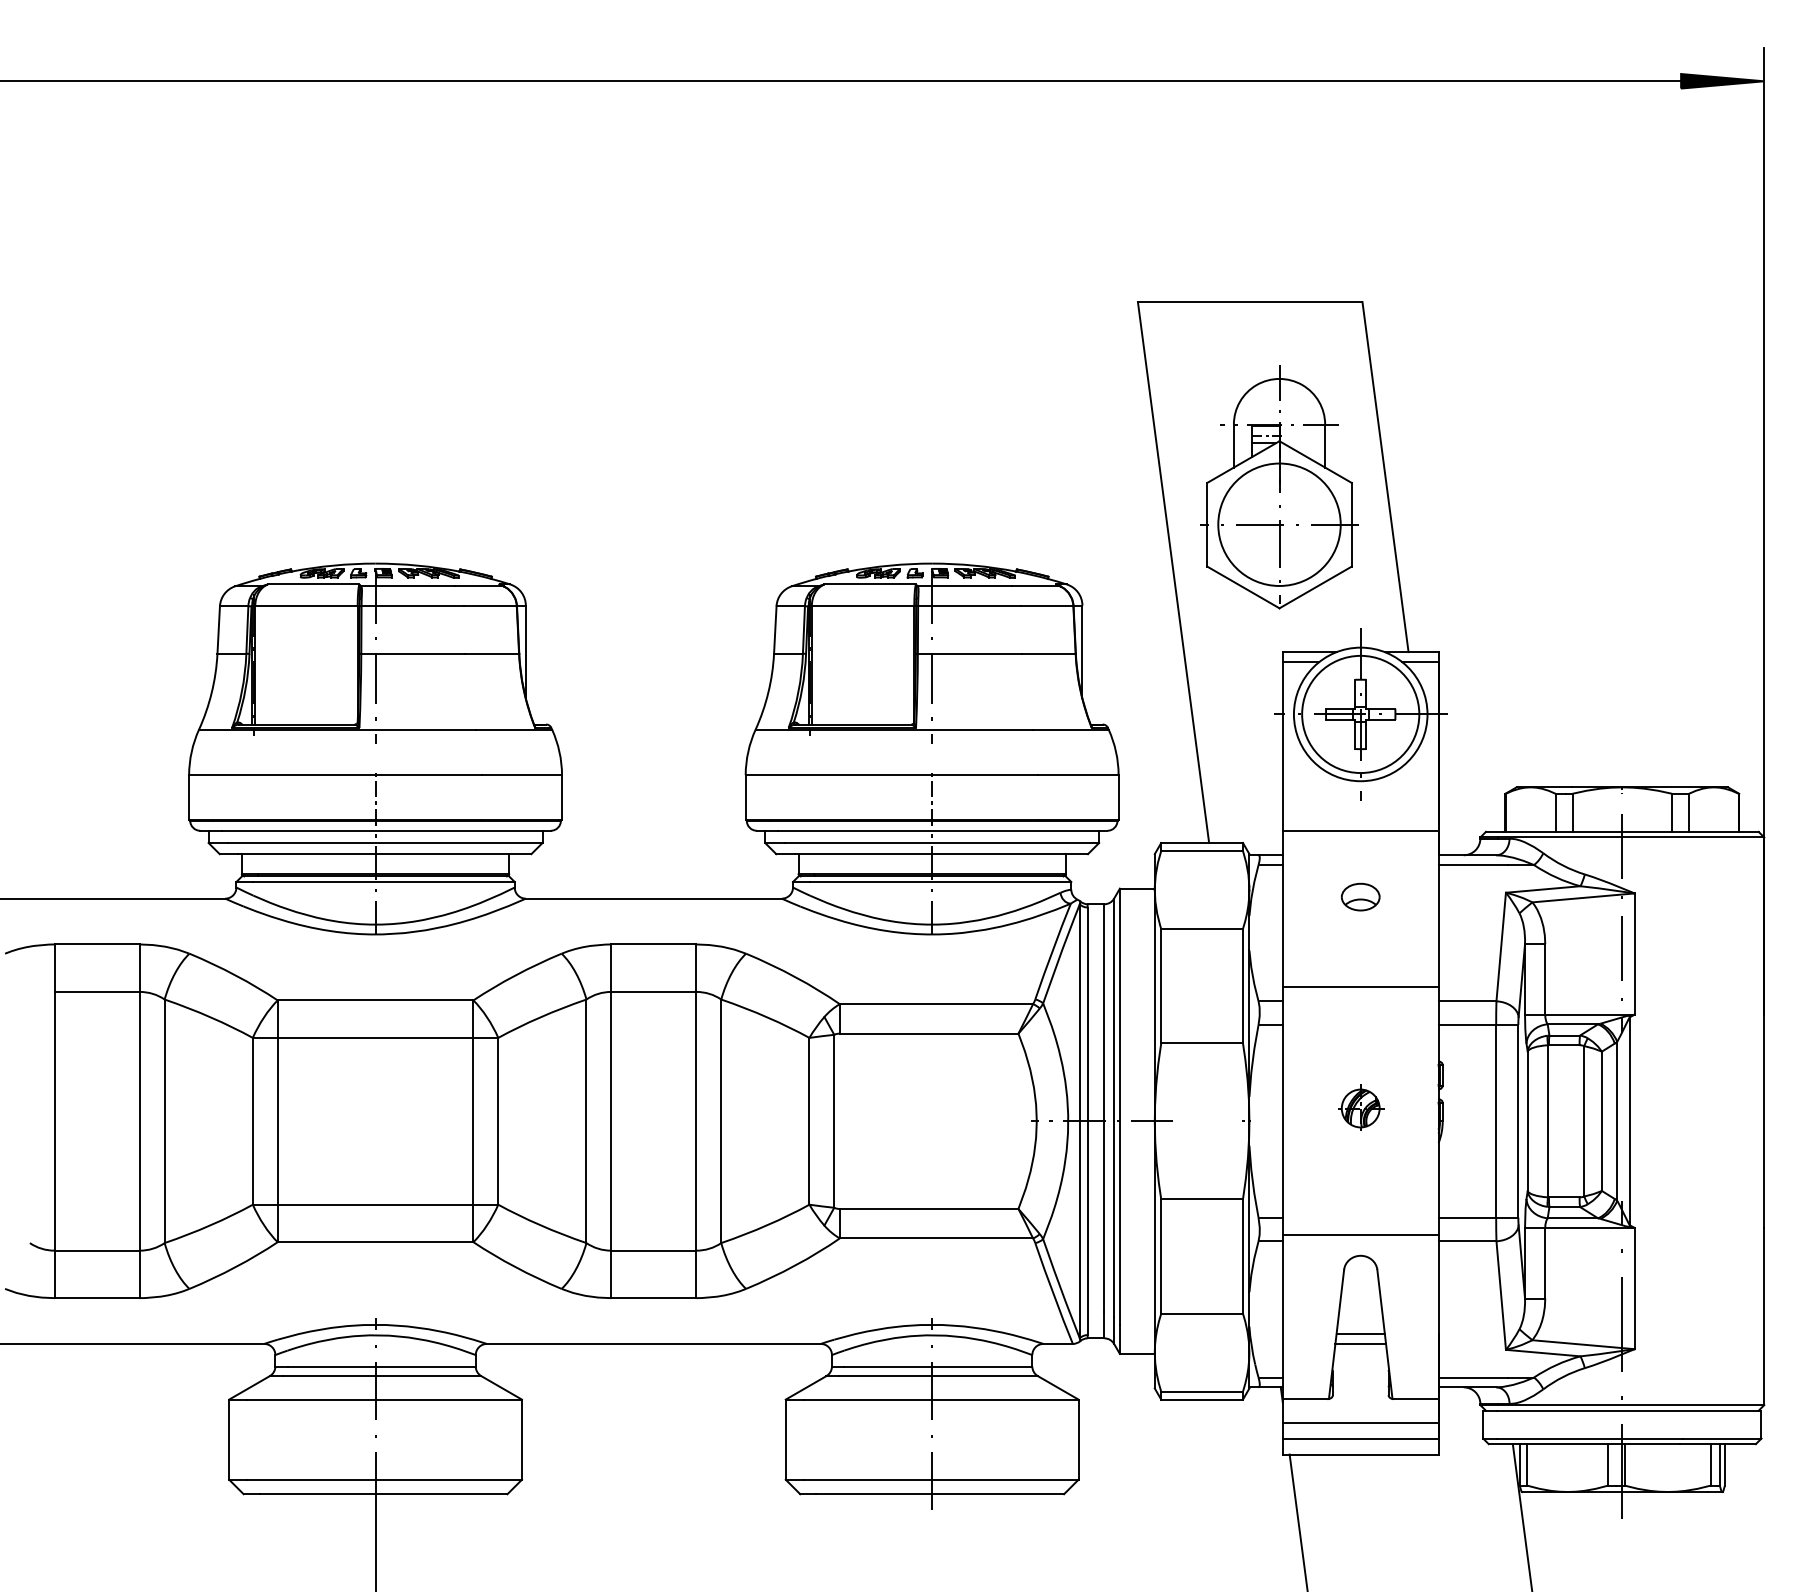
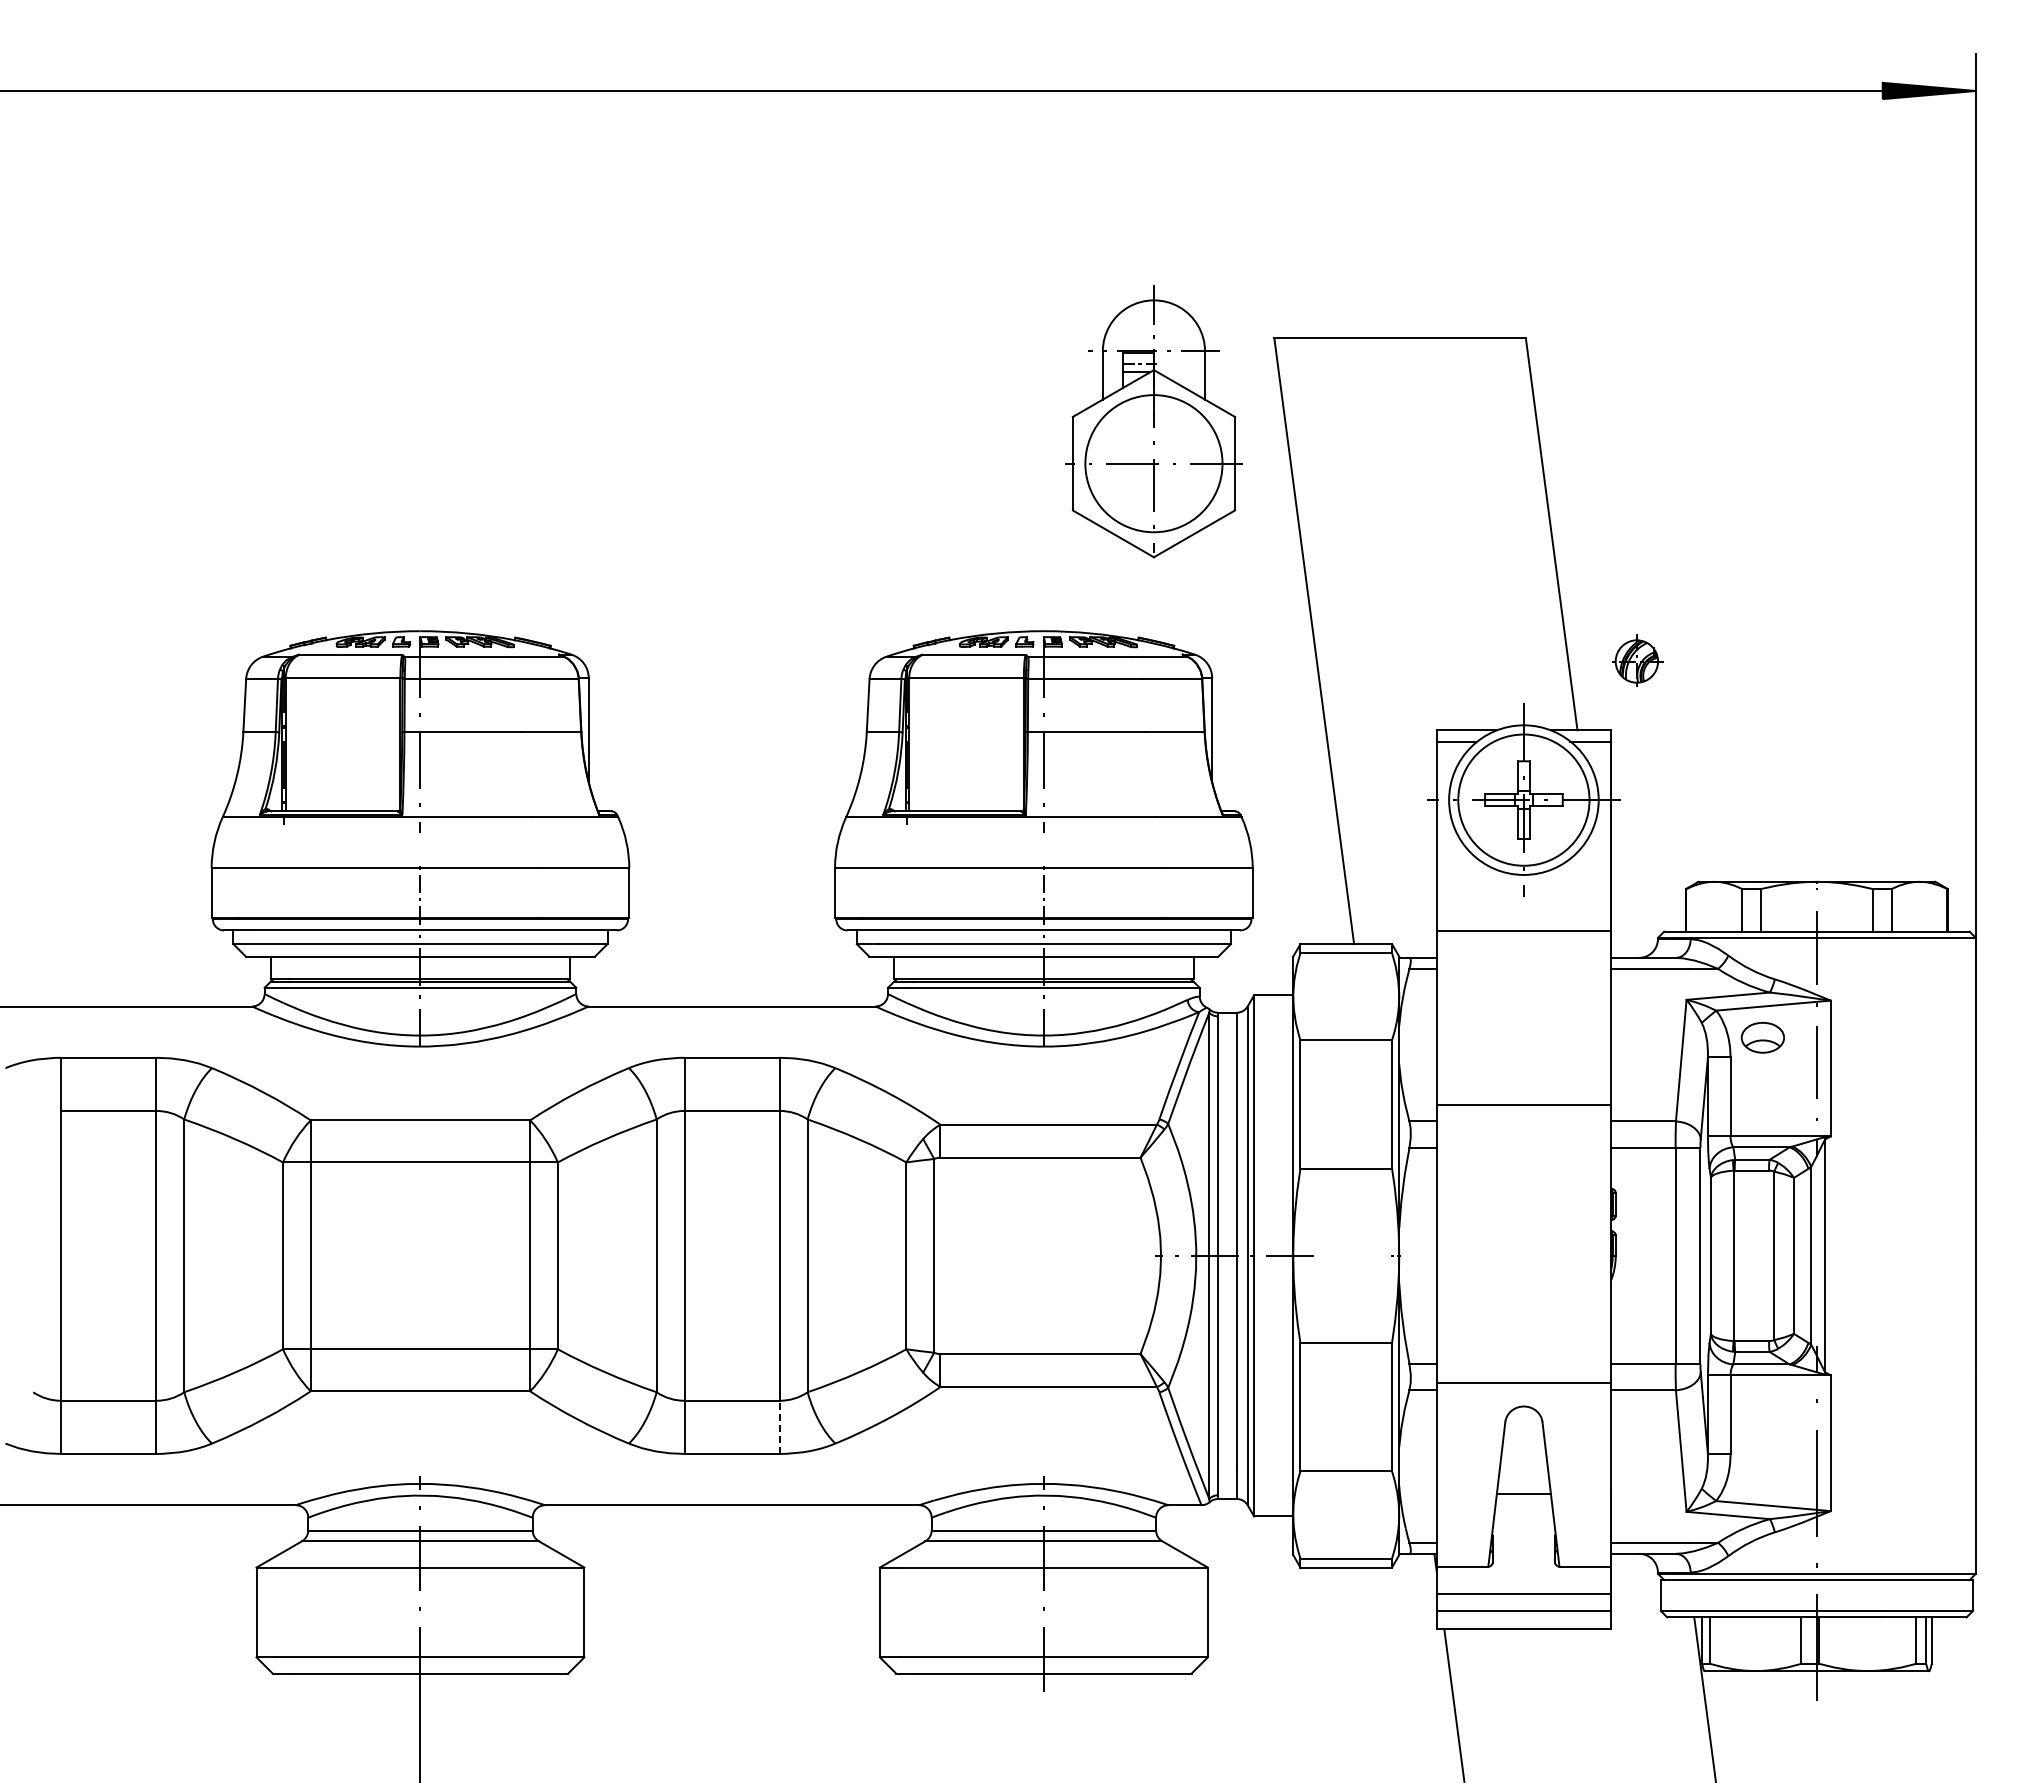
part: (1279, 487) -> (1153, 421), moved
part: (1360, 896) -> (1762, 1037), moved
part: (1361, 1107) -> (1637, 660), moved
line: (696, 1274) -> (779, 1427), solid -> dashed
line: (1360, 1344) -> (1523, 1505), removed

